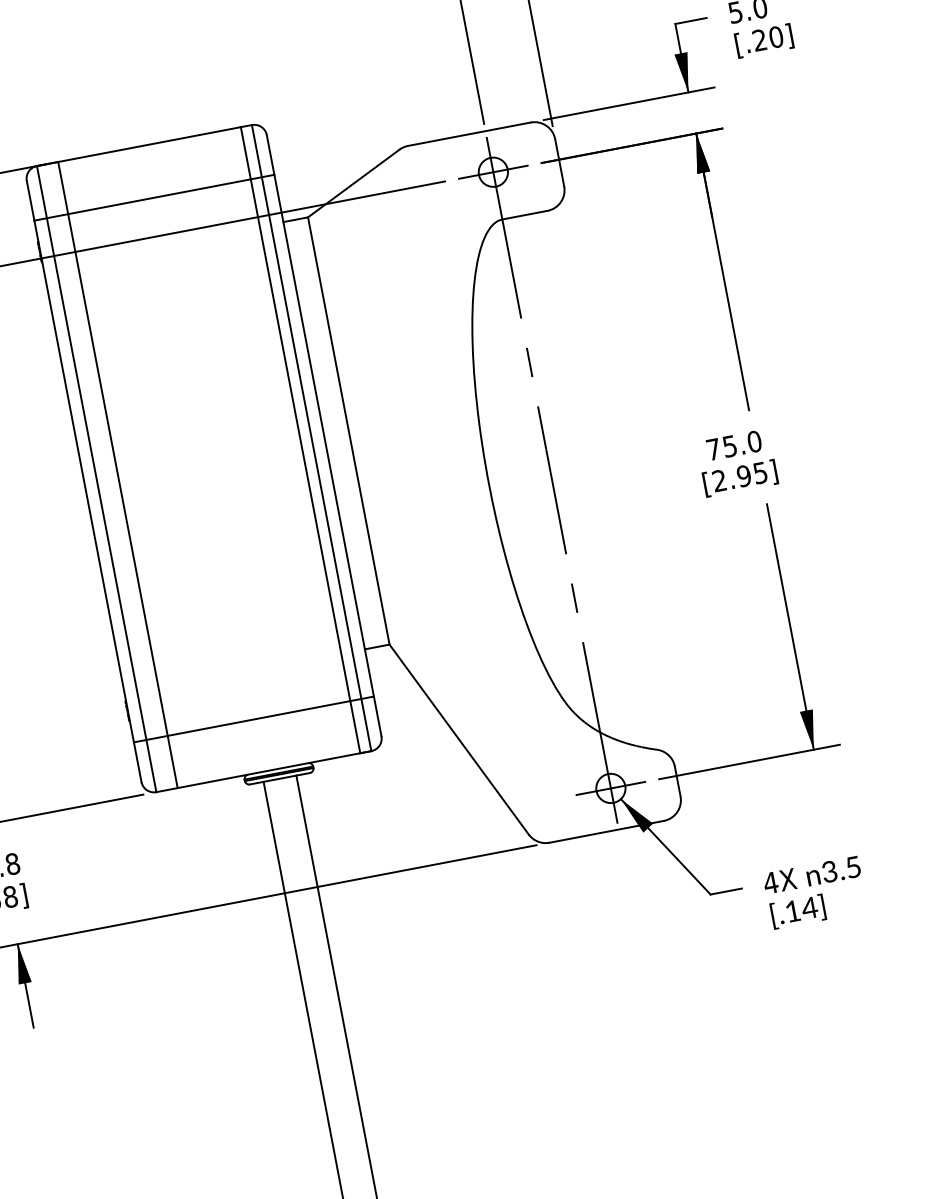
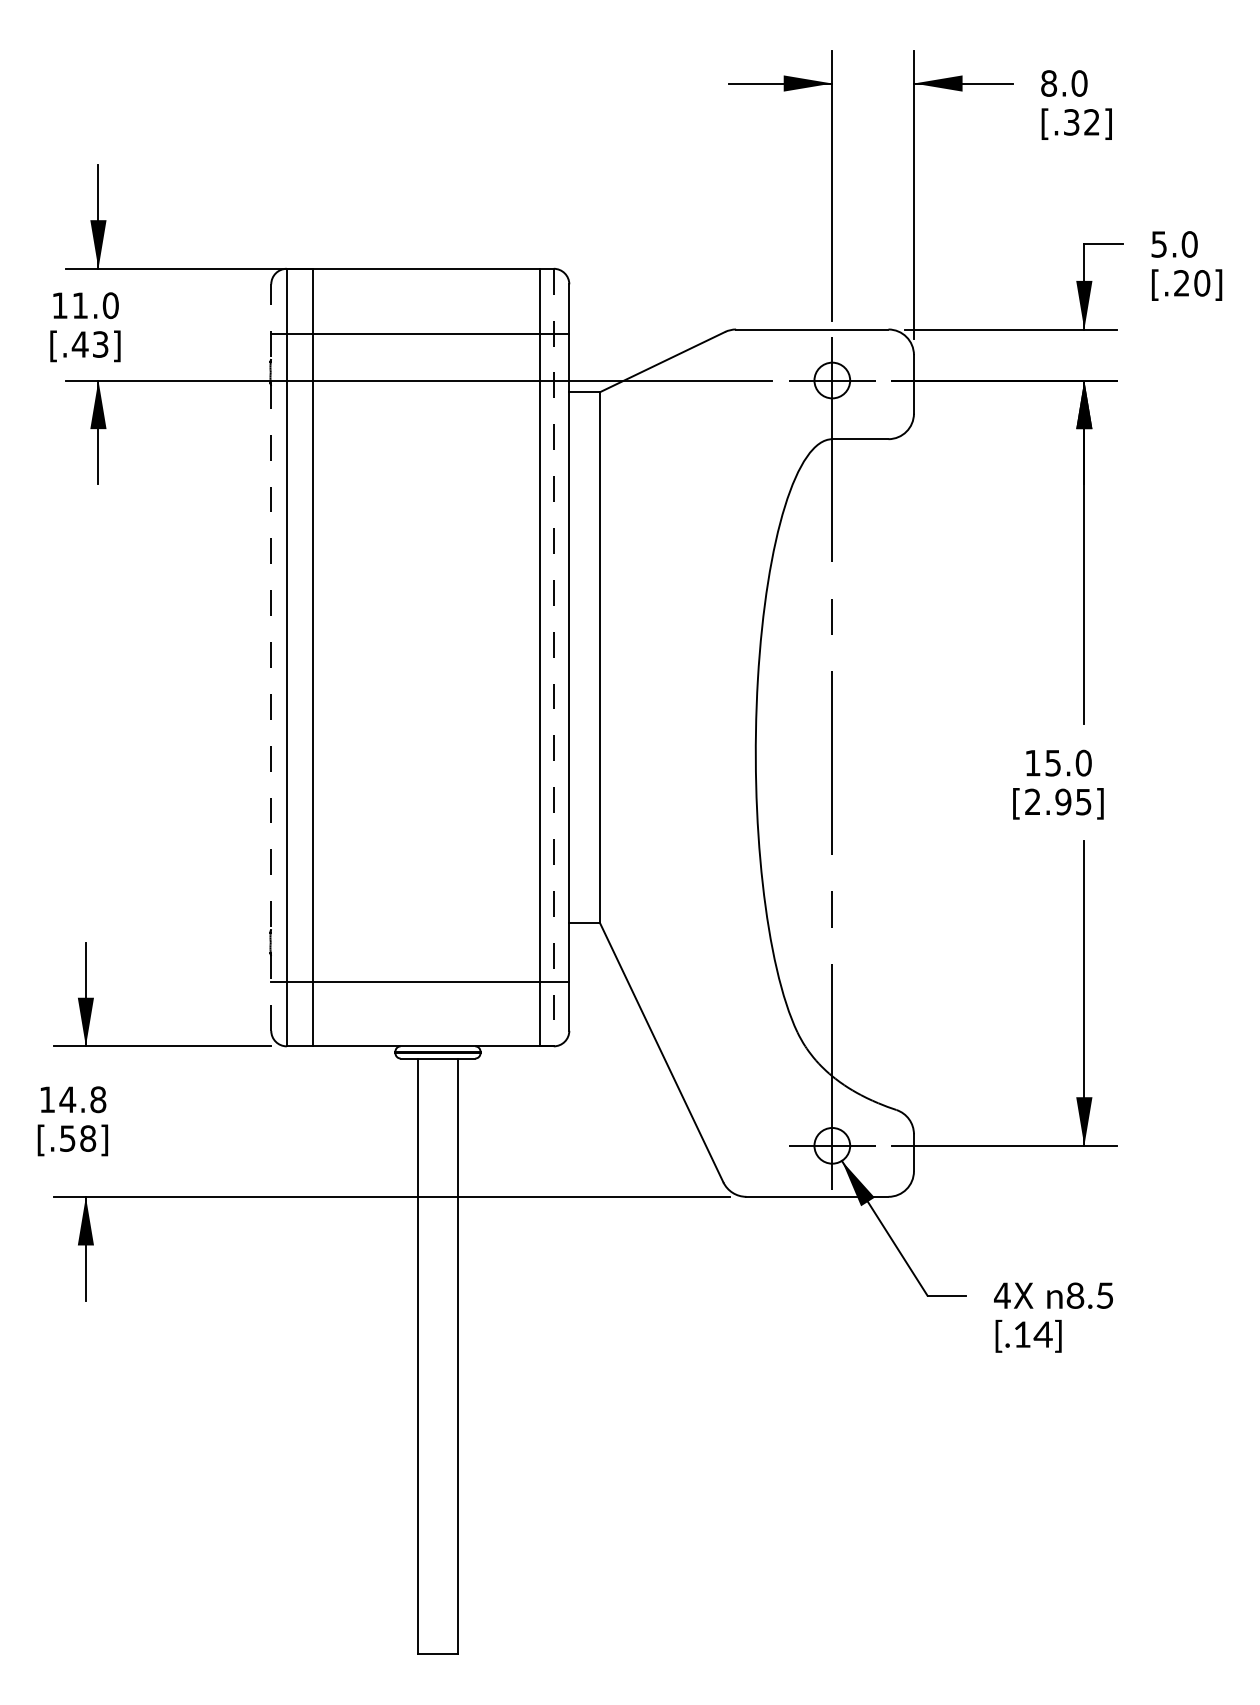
line: (311, 438) -> (553, 657), solid -> dashed
text: (713, 449) -> (1032, 763), 75.0 -> 15.0
line: (84, 481) -> (271, 657), solid -> dashed
text: (829, 871) -> (1075, 1295), 3.5 -> 8.5

